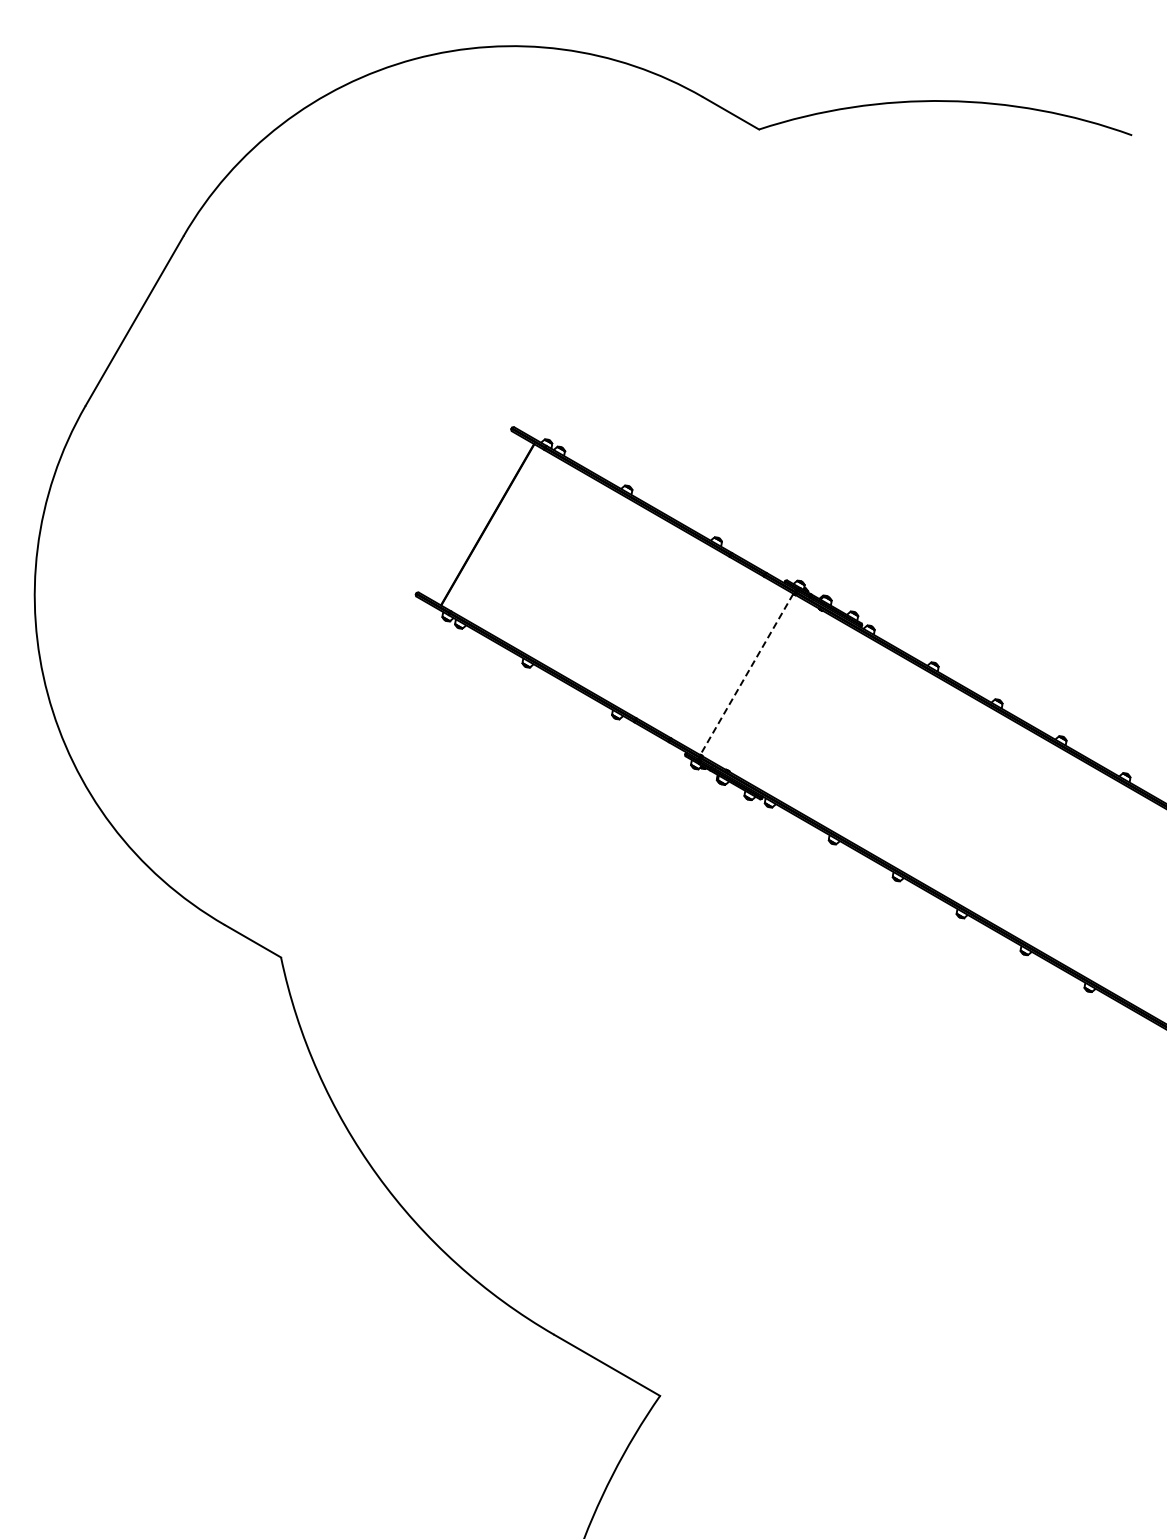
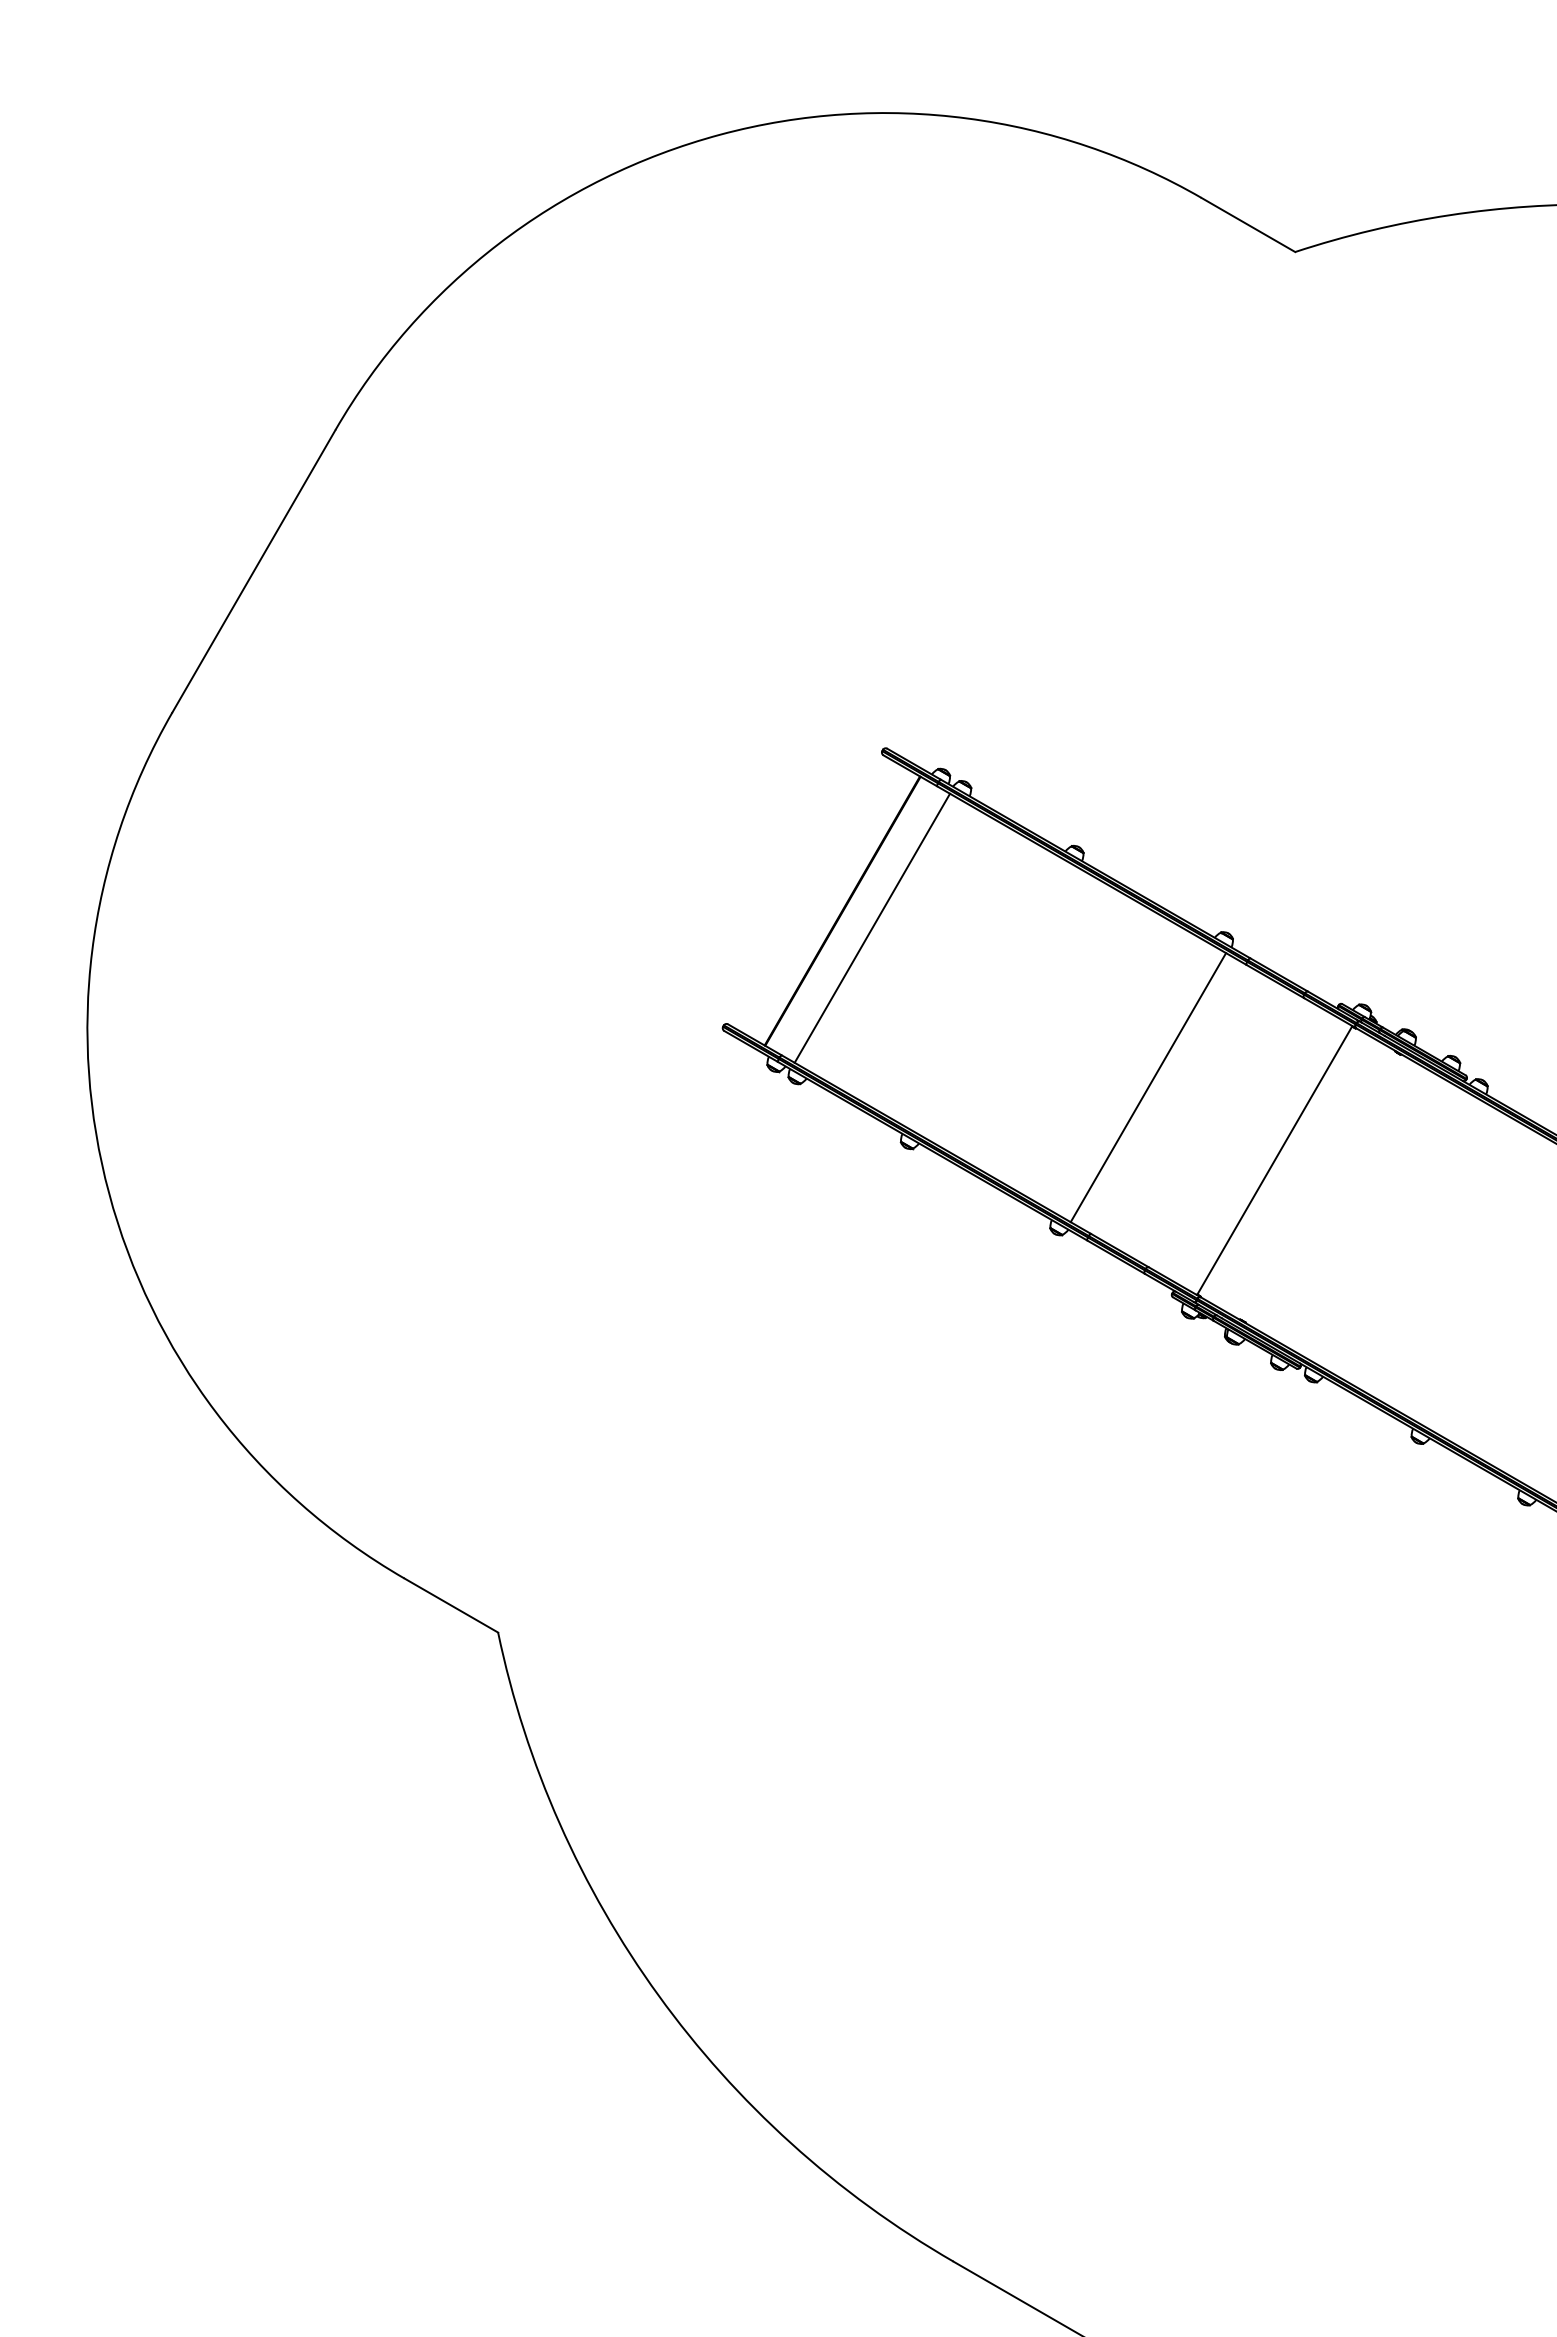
line: (505, 534) -> (872, 927), added
line: (670, 630) -> (1147, 1087), added
line: (746, 674) -> (1274, 1160), dashed -> solid

